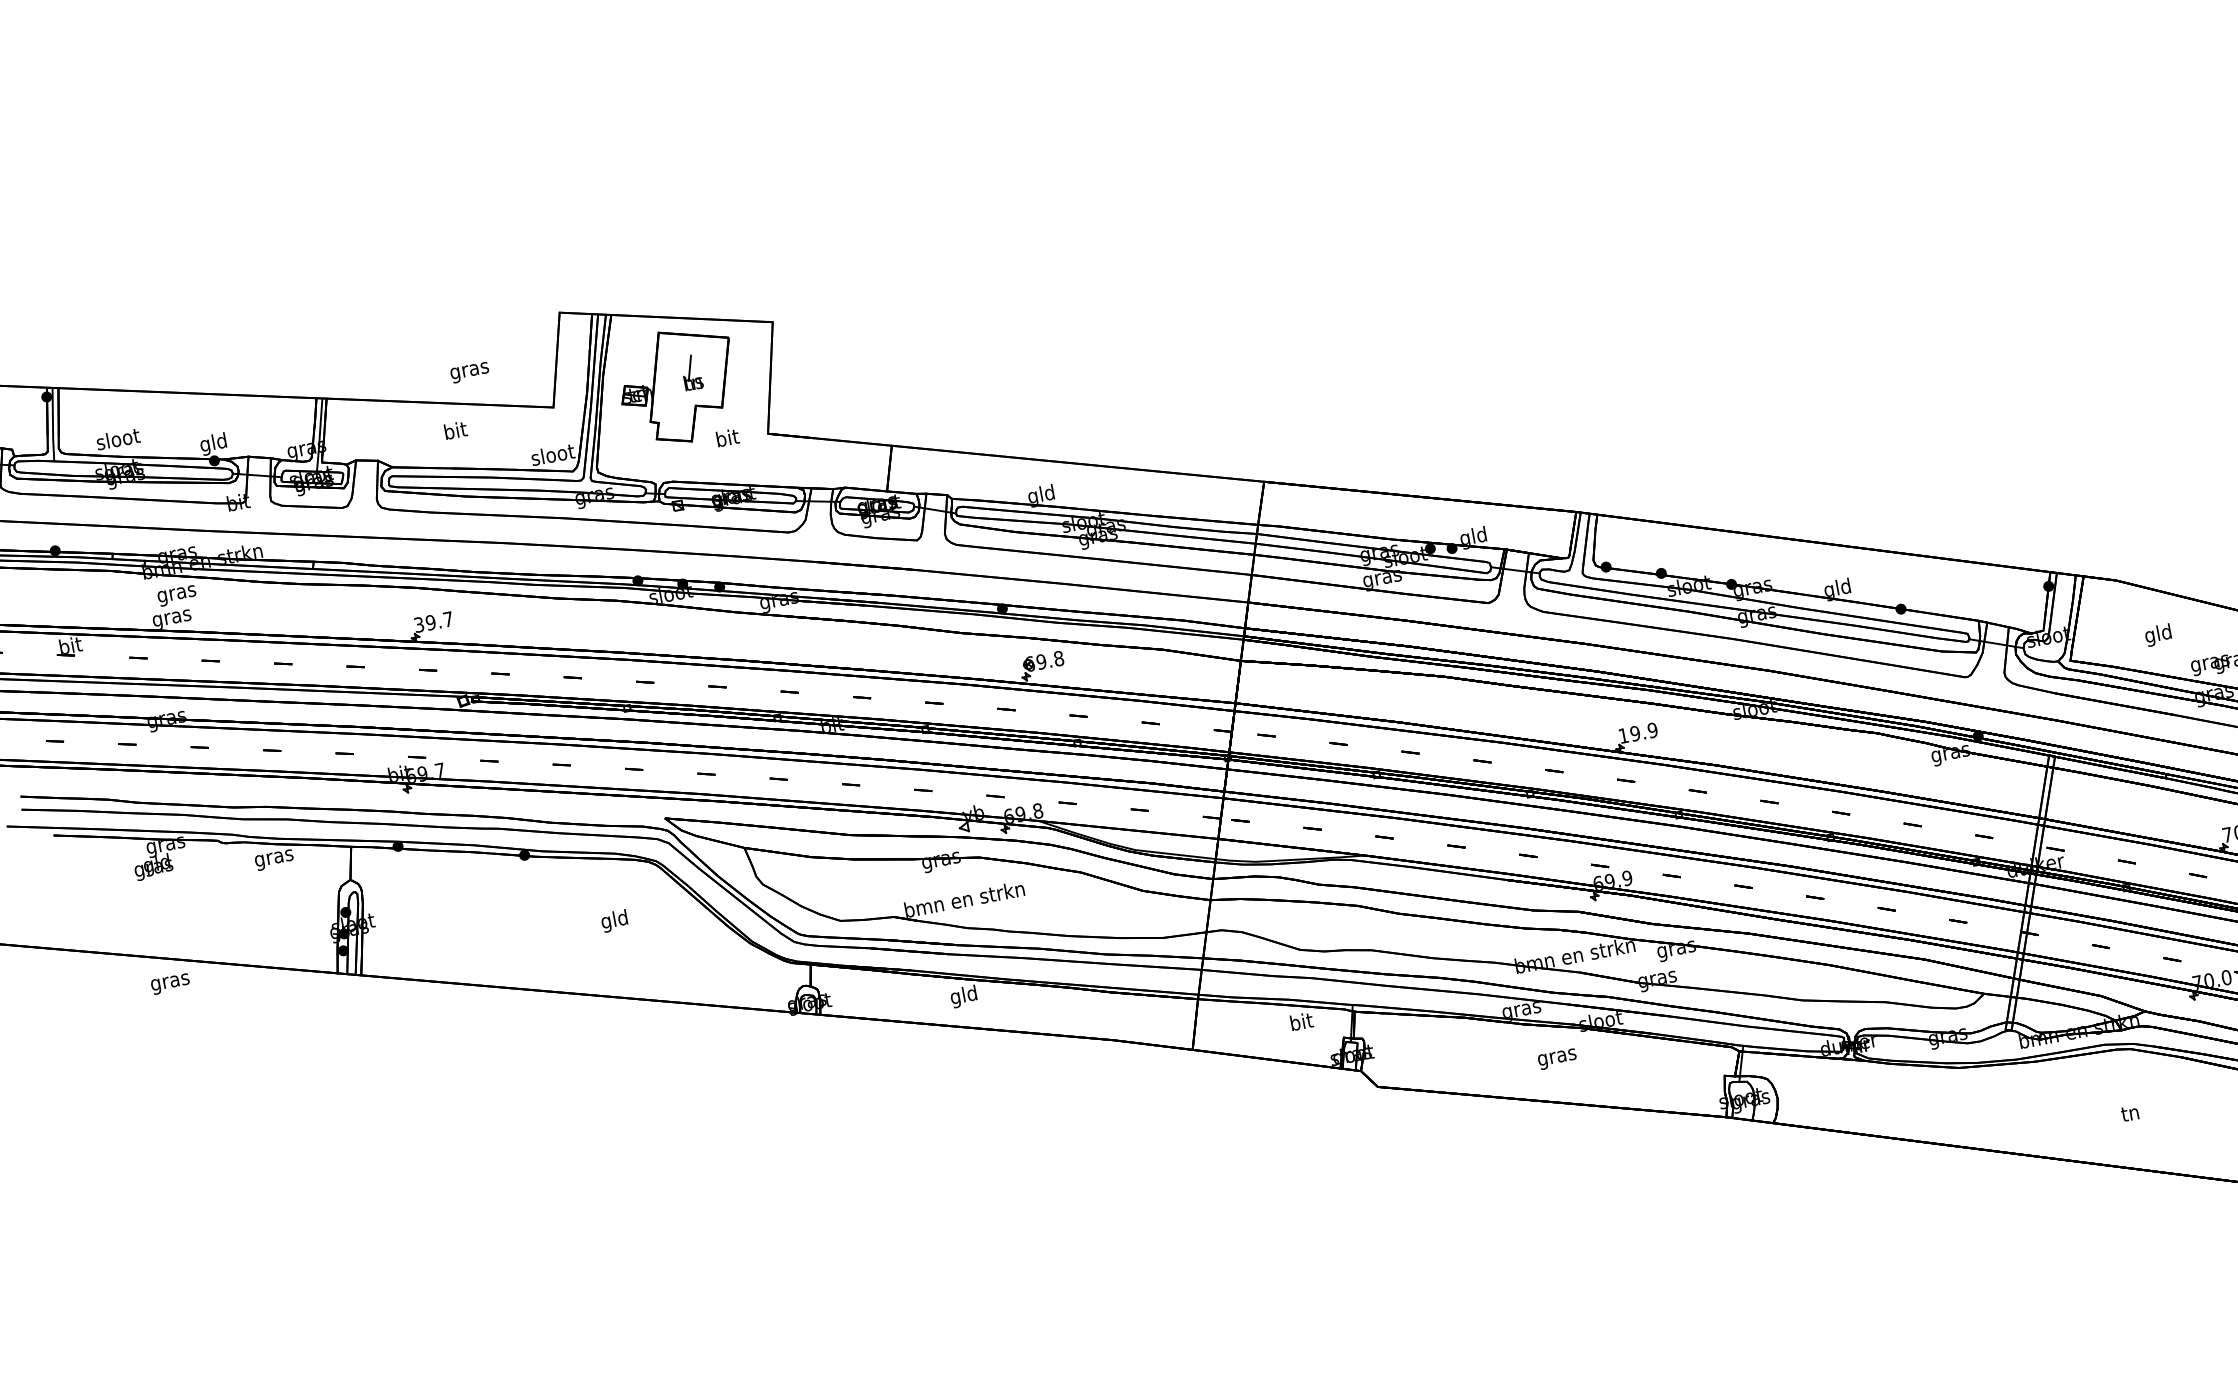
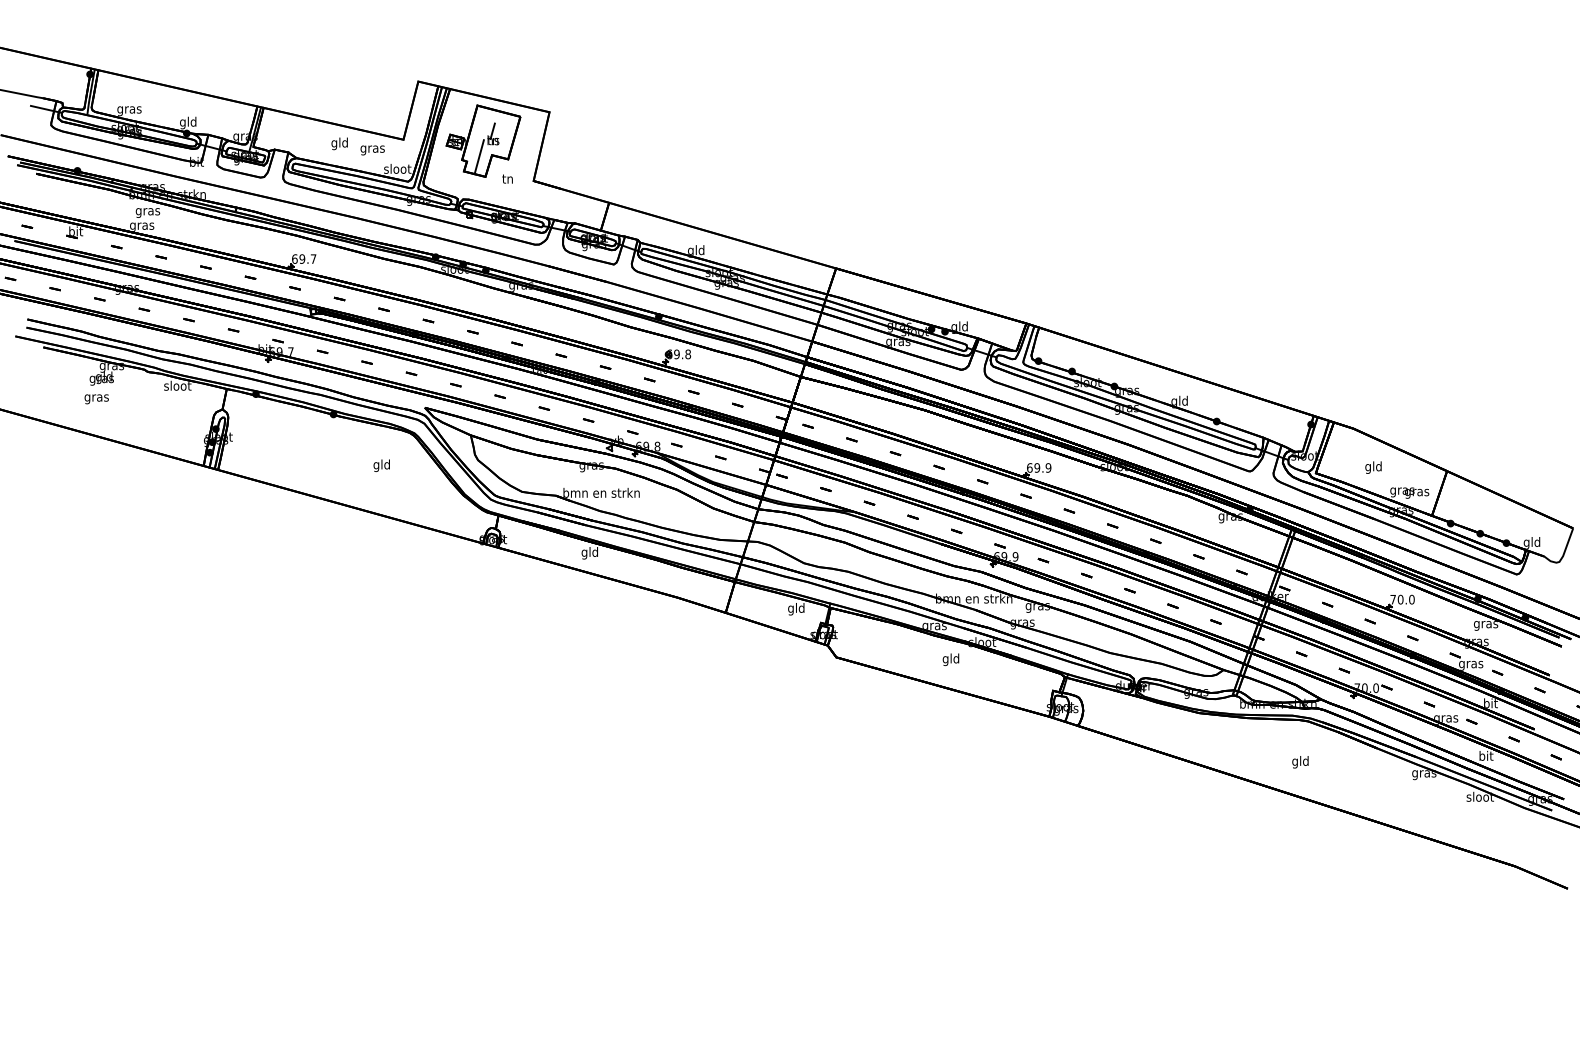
text: (469, 372) -> (372, 150), moved
line: (675, 413) -> (478, 157), added
text: (454, 431) -> (339, 143), bit -> gld
text: (728, 437) -> (508, 178), bit -> tn
text: (118, 440) -> (129, 109), sloot -> gras
text: (418, 624) -> (294, 258), 39.7 -> 69.7
text: (1623, 735) -> (1029, 467), 19.9 -> 69.9
text: (273, 857) -> (177, 386), gras -> sloot
text: (170, 984) -> (96, 399), moved
text: (1301, 1024) -> (796, 609), bit -> gld
text: (1557, 1056) -> (951, 659), gras -> gld
text: (2130, 1115) -> (1300, 762), tn -> gld

